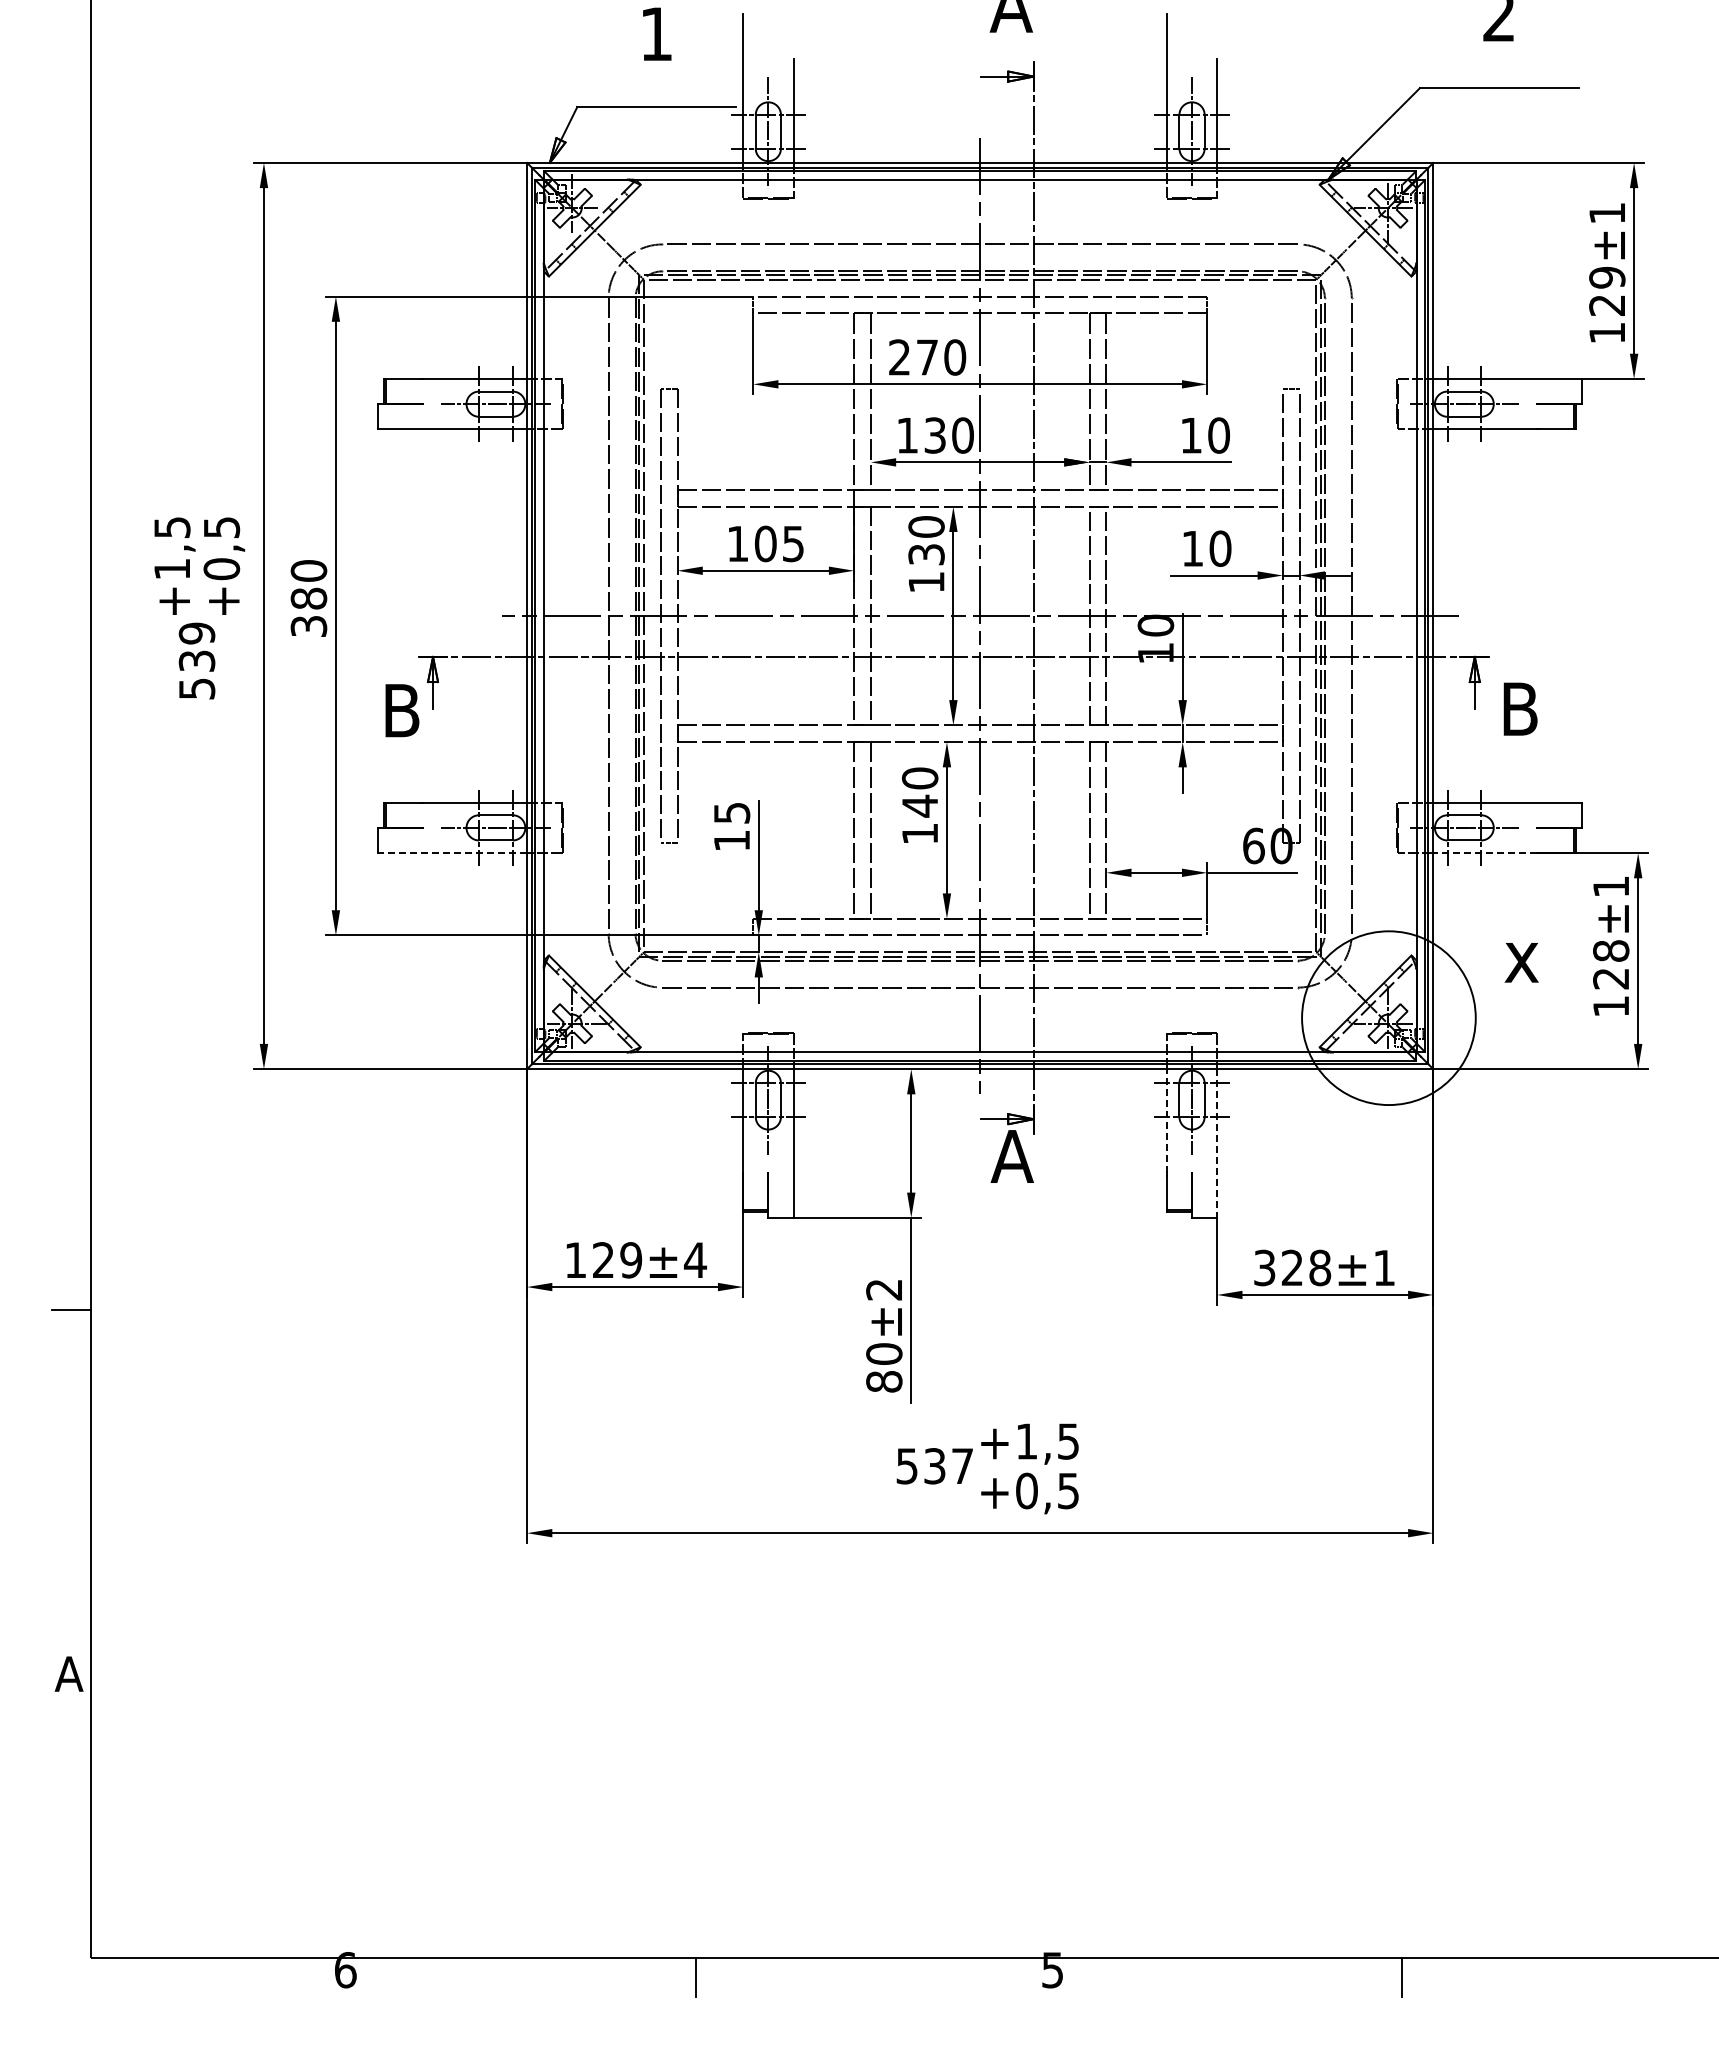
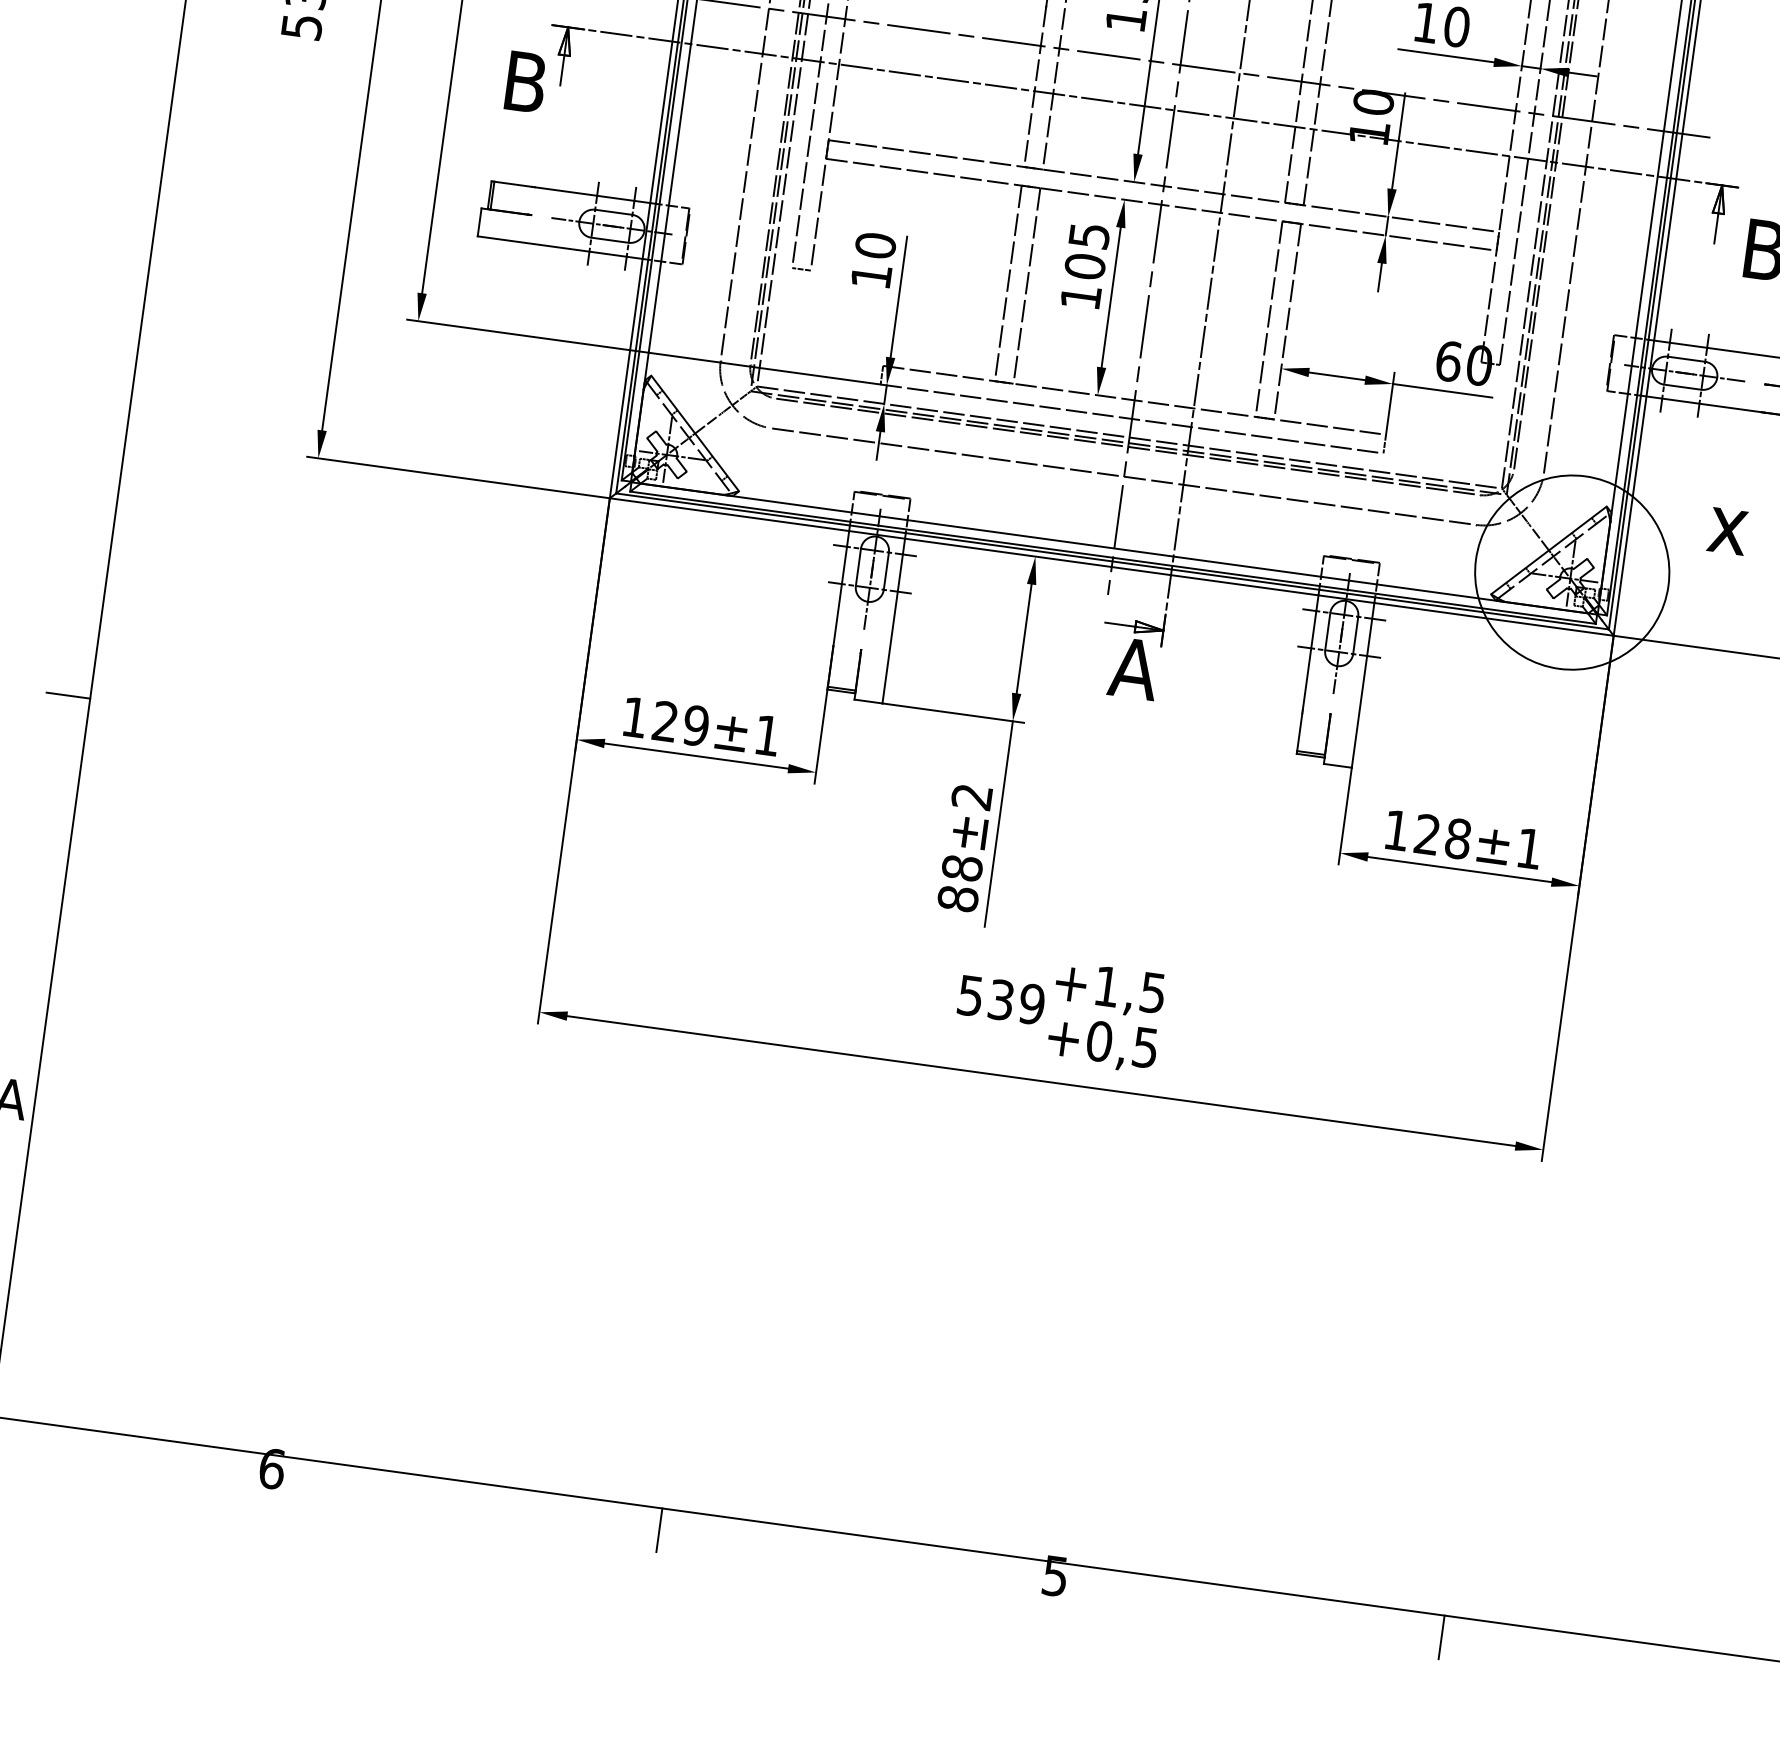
text: (919, 792) -> (1086, 251), 140 -> 105
text: (731, 812) -> (875, 245), 15 -> 10
line: (452, 853) -> (559, 248), dashed -> solid
line: (1485, 853) -> (1704, 404), dashed -> solid
line: (1166, 1121) -> (1310, 653), dashed -> solid
line: (1217, 1144) -> (1363, 686), dashed -> solid
text: (695, 1259) -> (767, 734), ±4 -> ±1
text: (1264, 1267) -> (1396, 829), 328 -> 128
text: (884, 1353) -> (962, 867), 80 -> 88
text: (962, 1466) -> (1031, 1004), 537 -> 539

